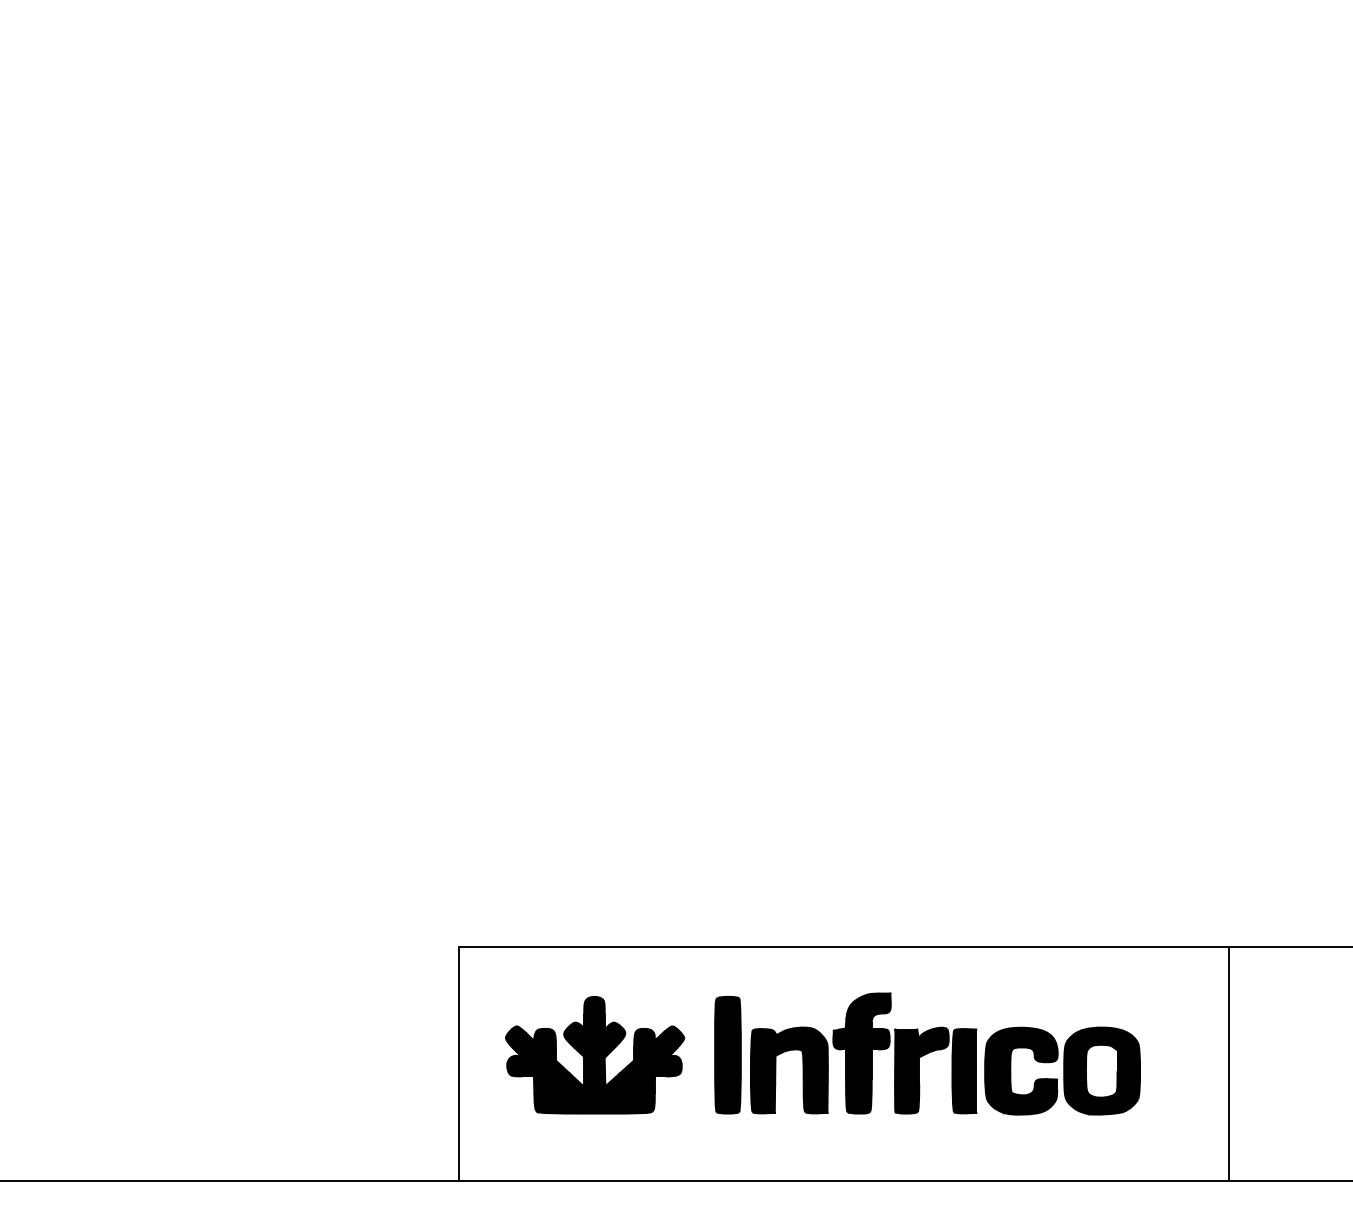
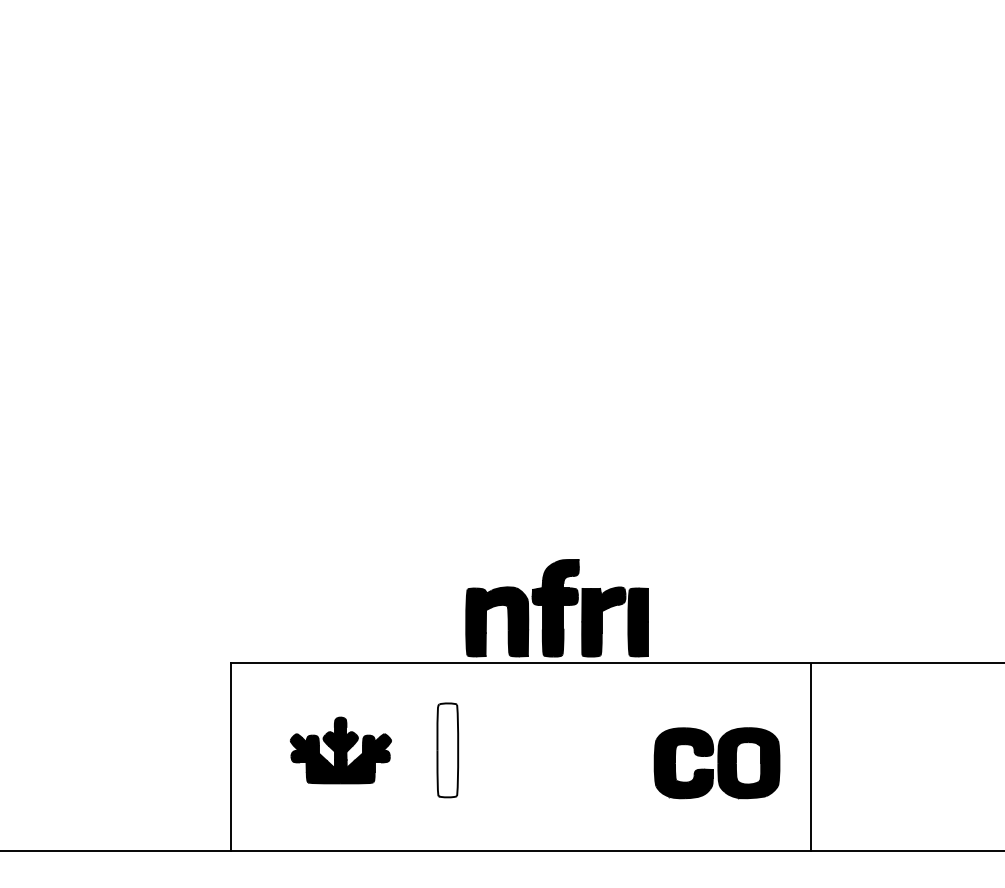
part: (863, 1053) -> (556, 608), moved
fill: (727, 1054) -> (447, 749), removed
part: (595, 1055) -> (341, 750), size x0.7
line: (1228, 1064) -> (811, 757), moved

